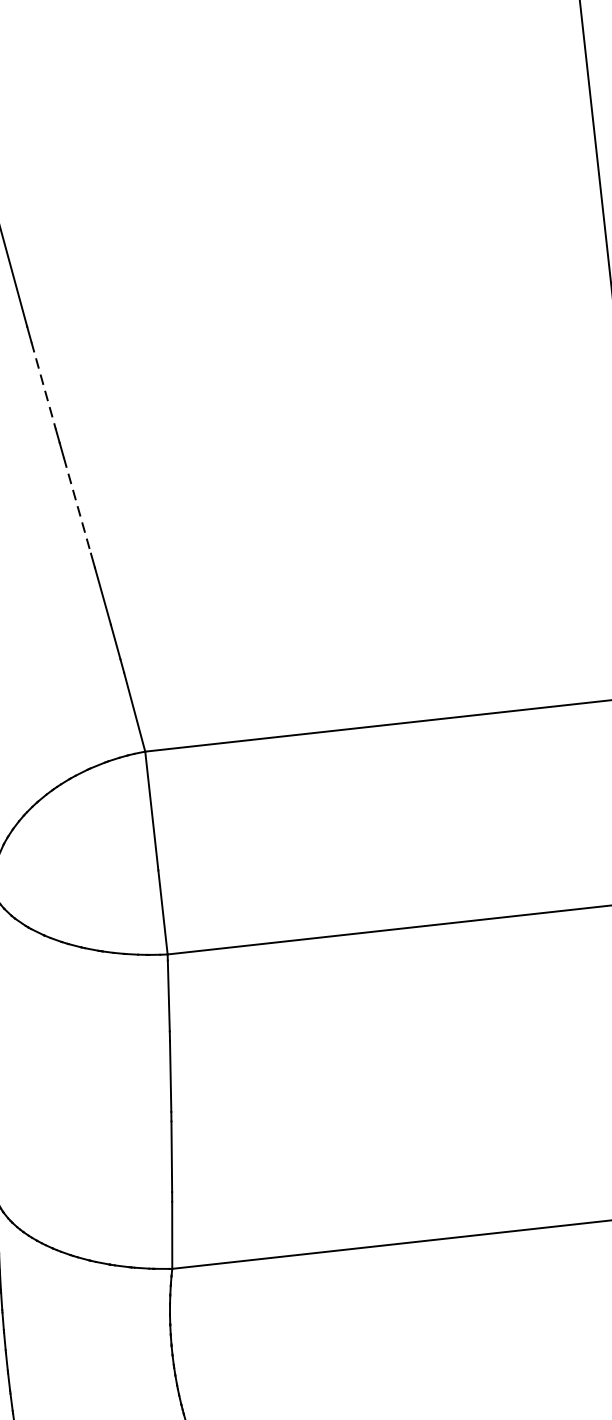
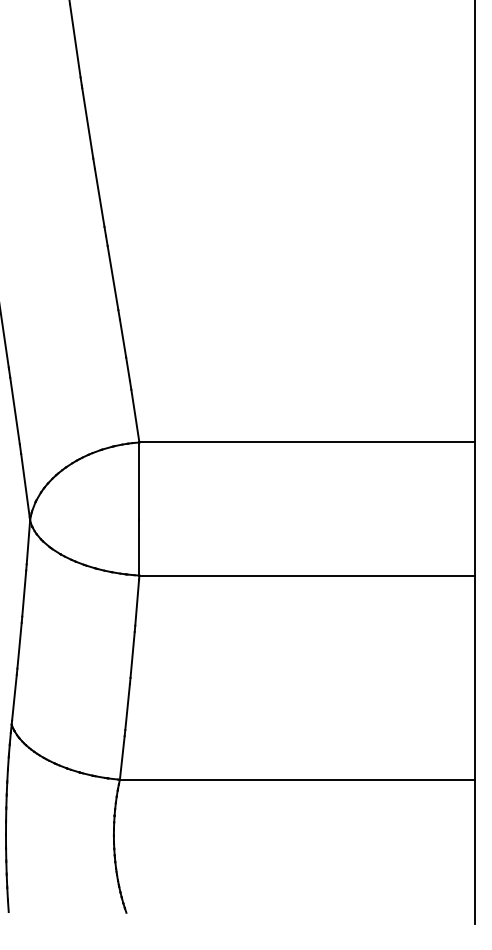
line: (43, 386) -> (99, 198), dashed -> solid
line: (78, 506) -> (113, 278), dashed -> solid

